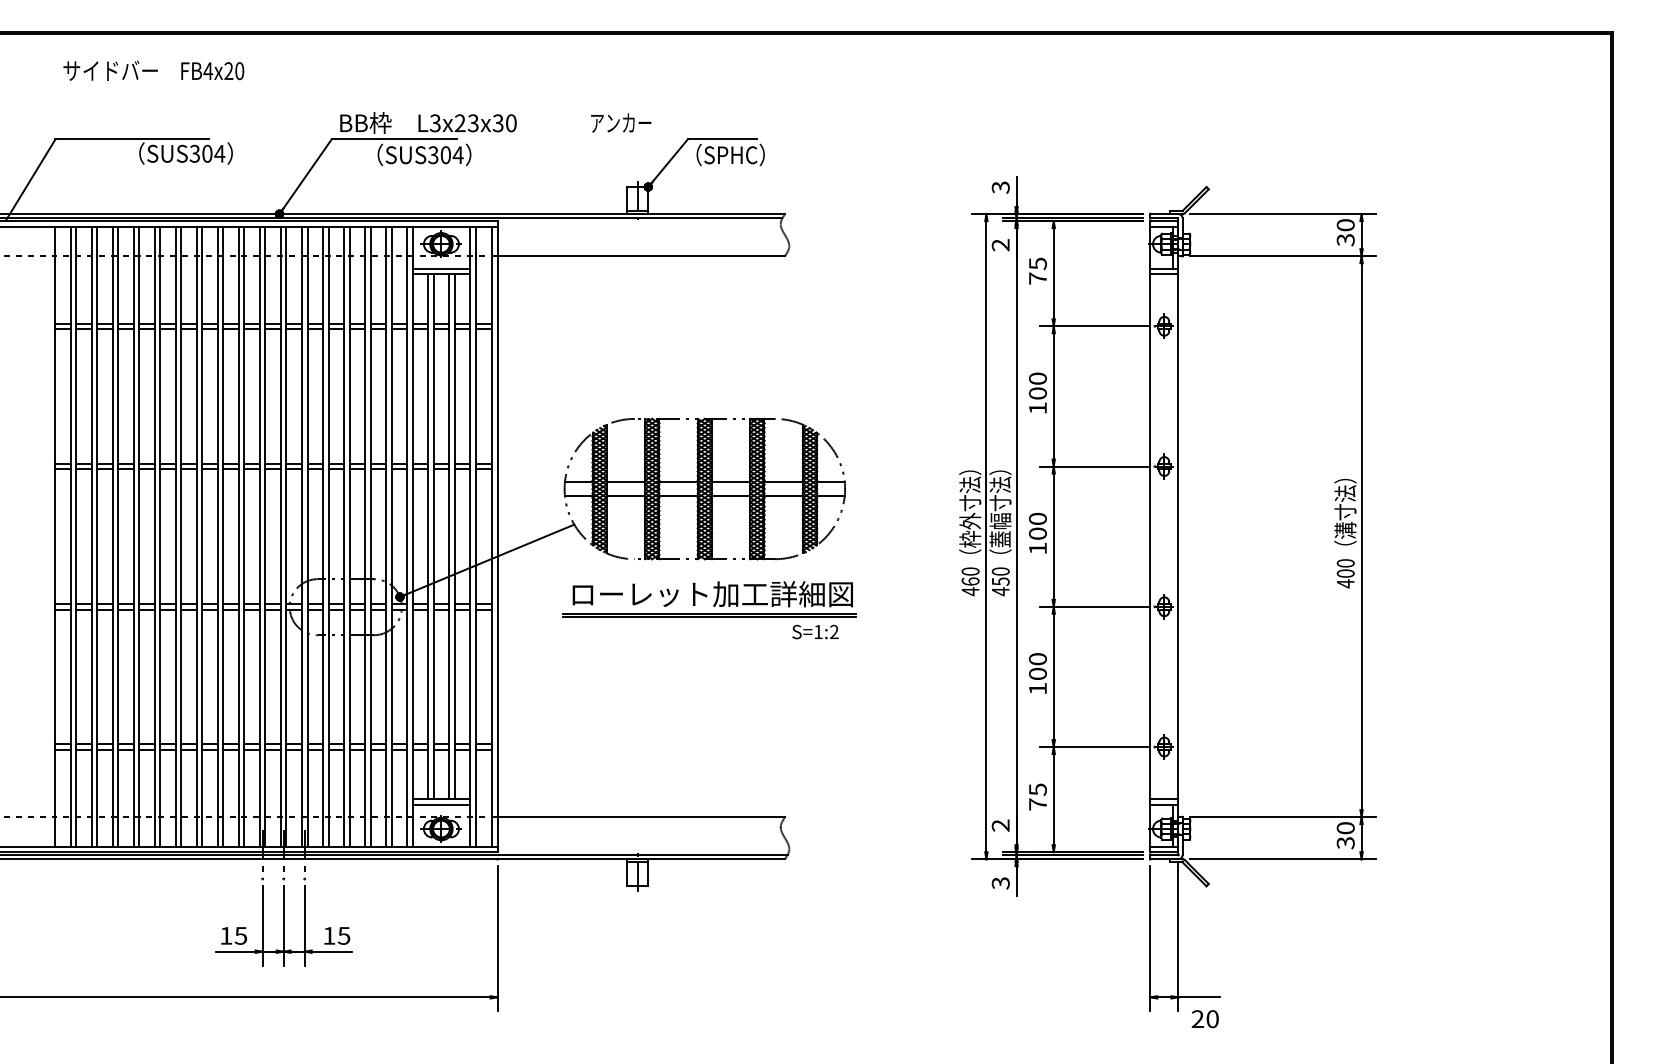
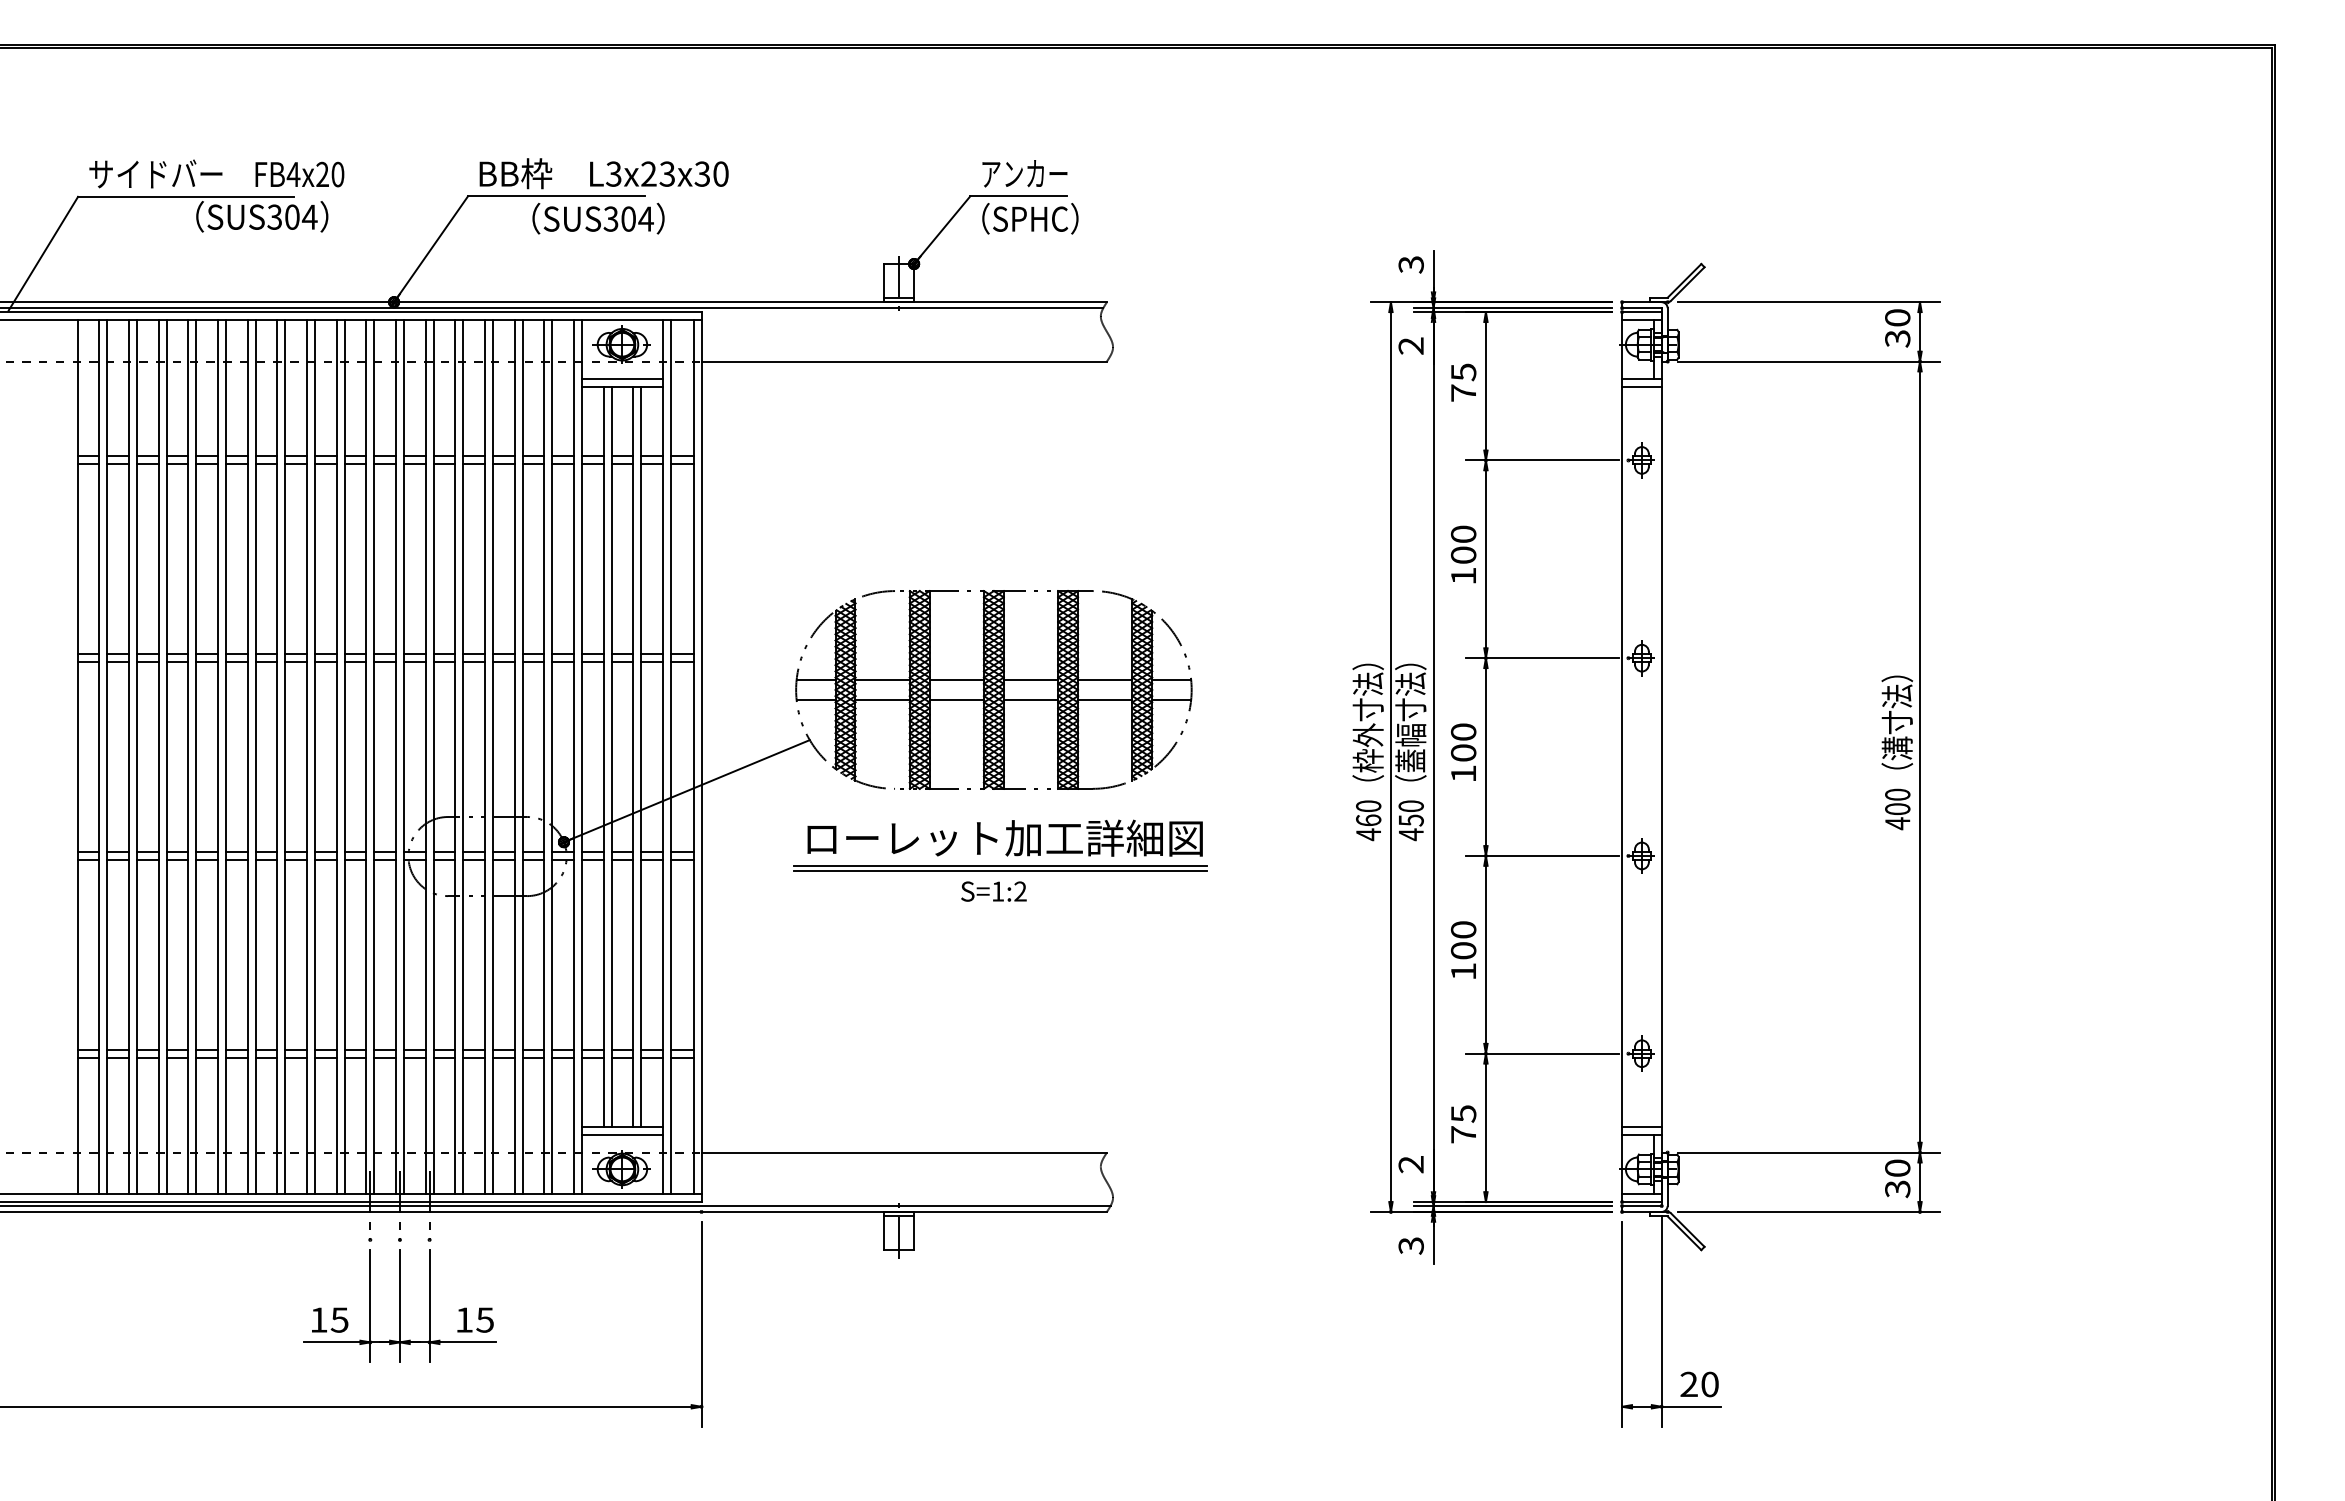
text: (153, 70) -> (216, 173), moved
text: (620, 122) -> (1024, 173), moved
text: (815, 631) -> (993, 891), moved
text: (1205, 1019) -> (1699, 1384), moved

